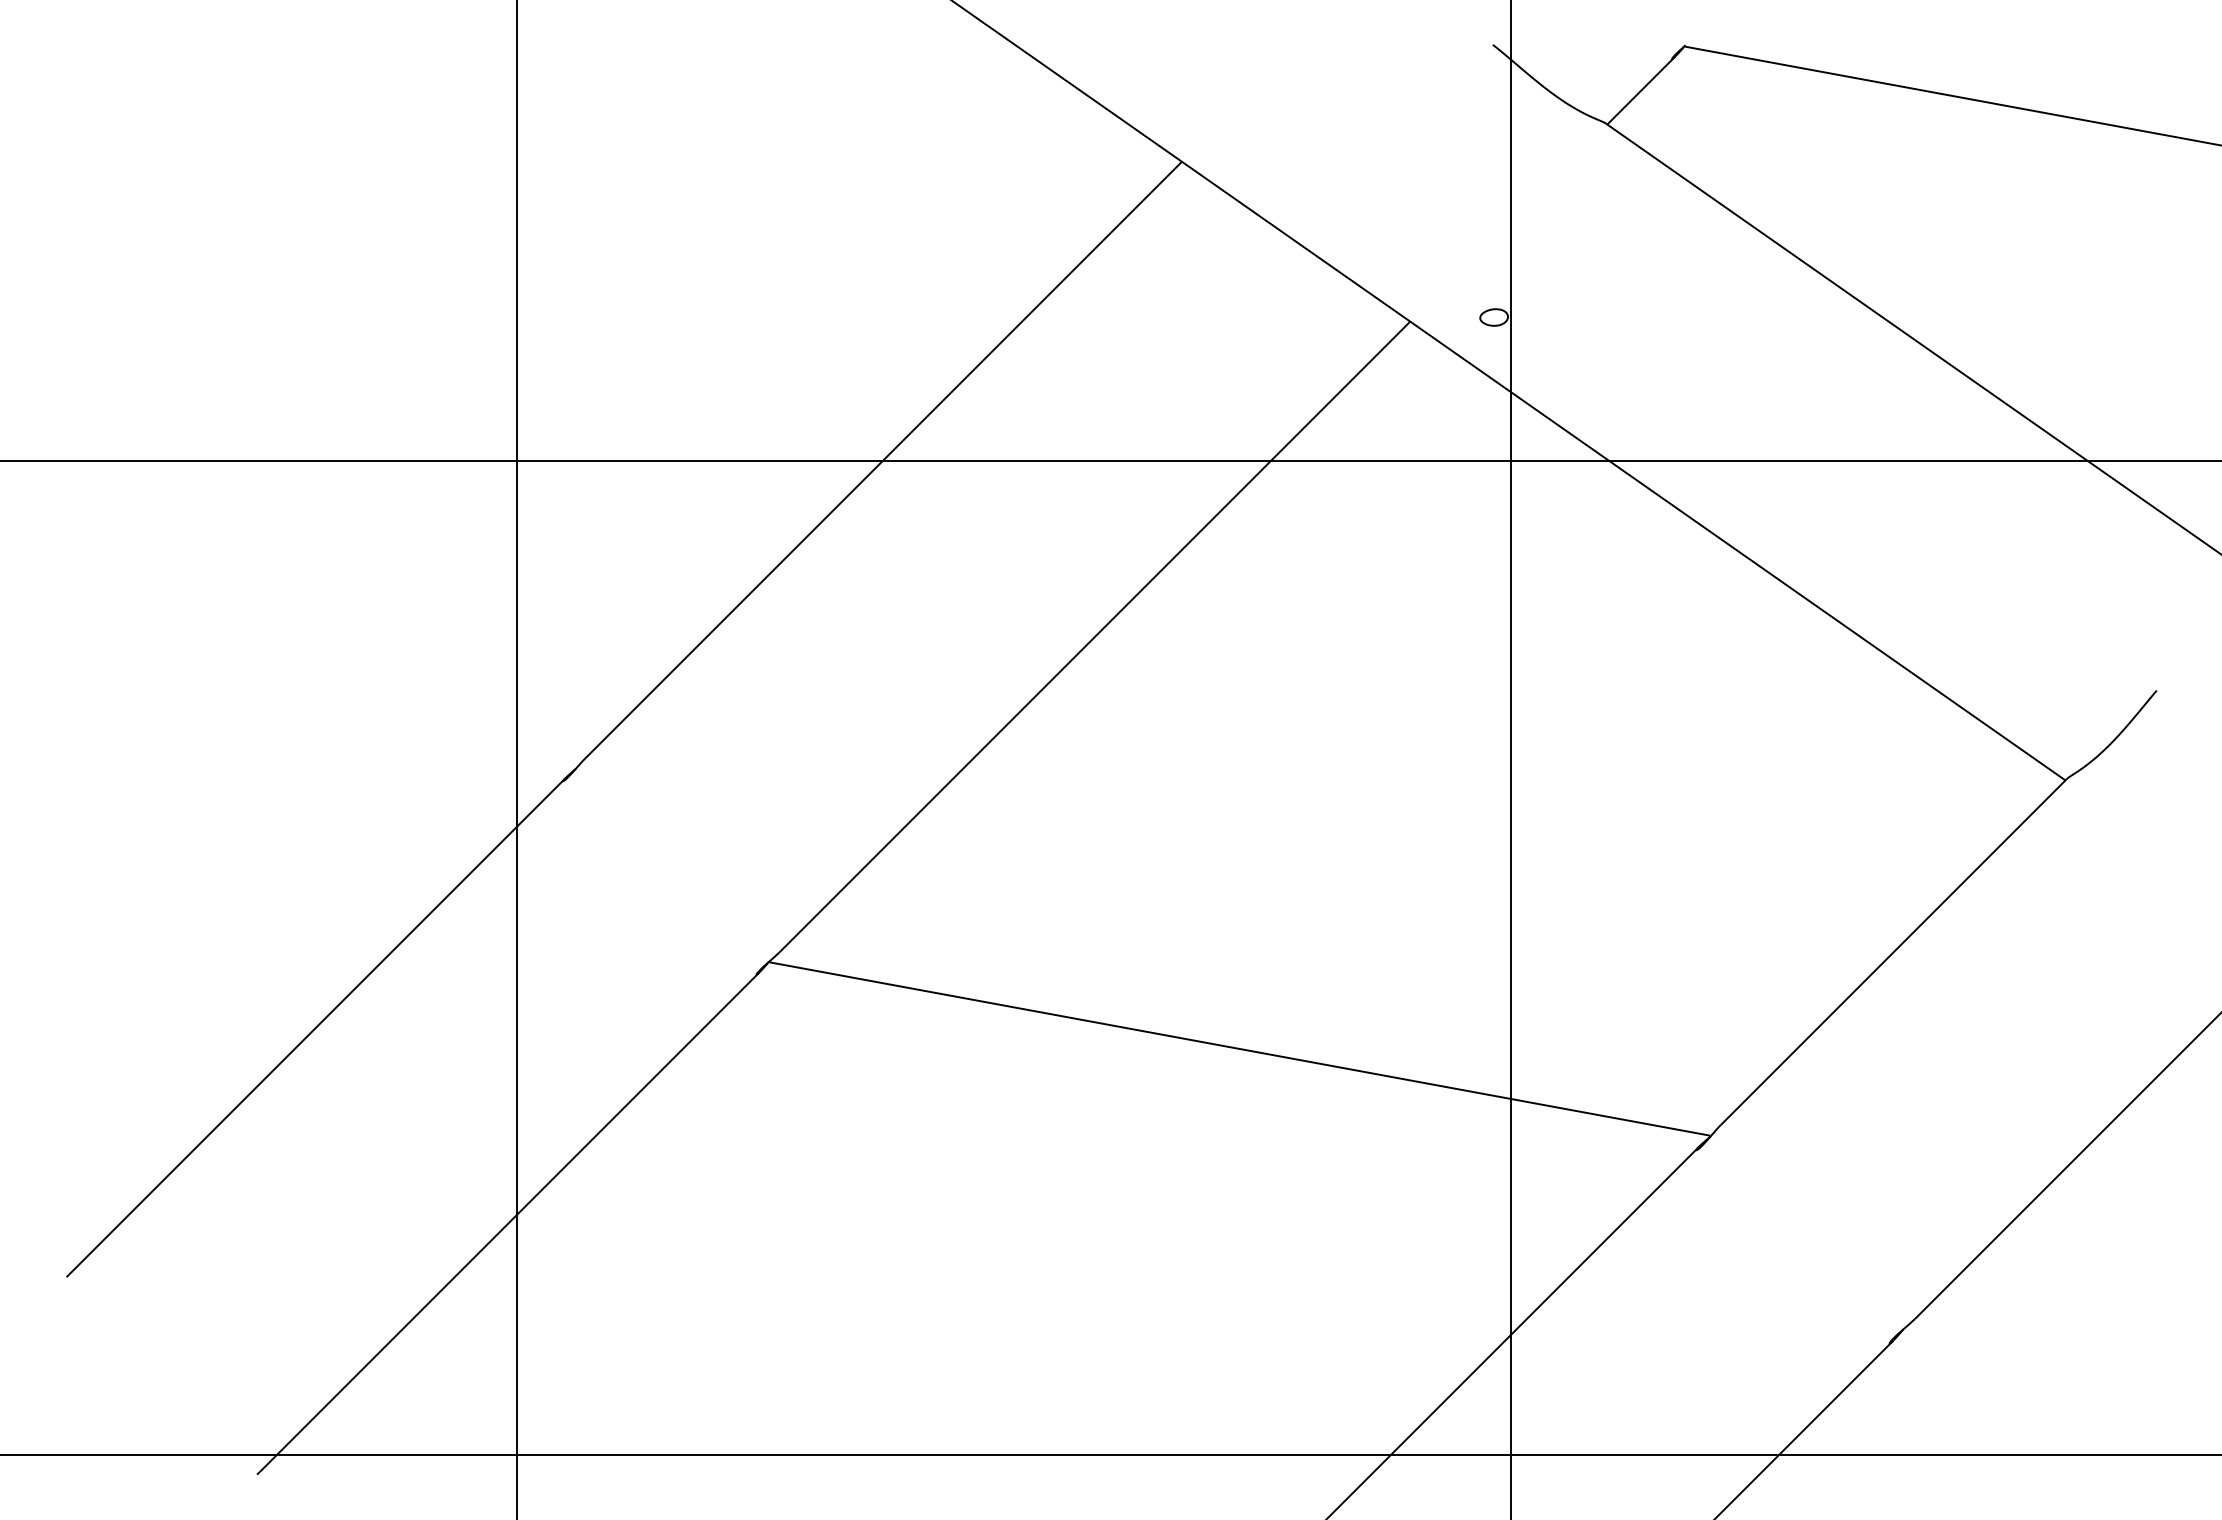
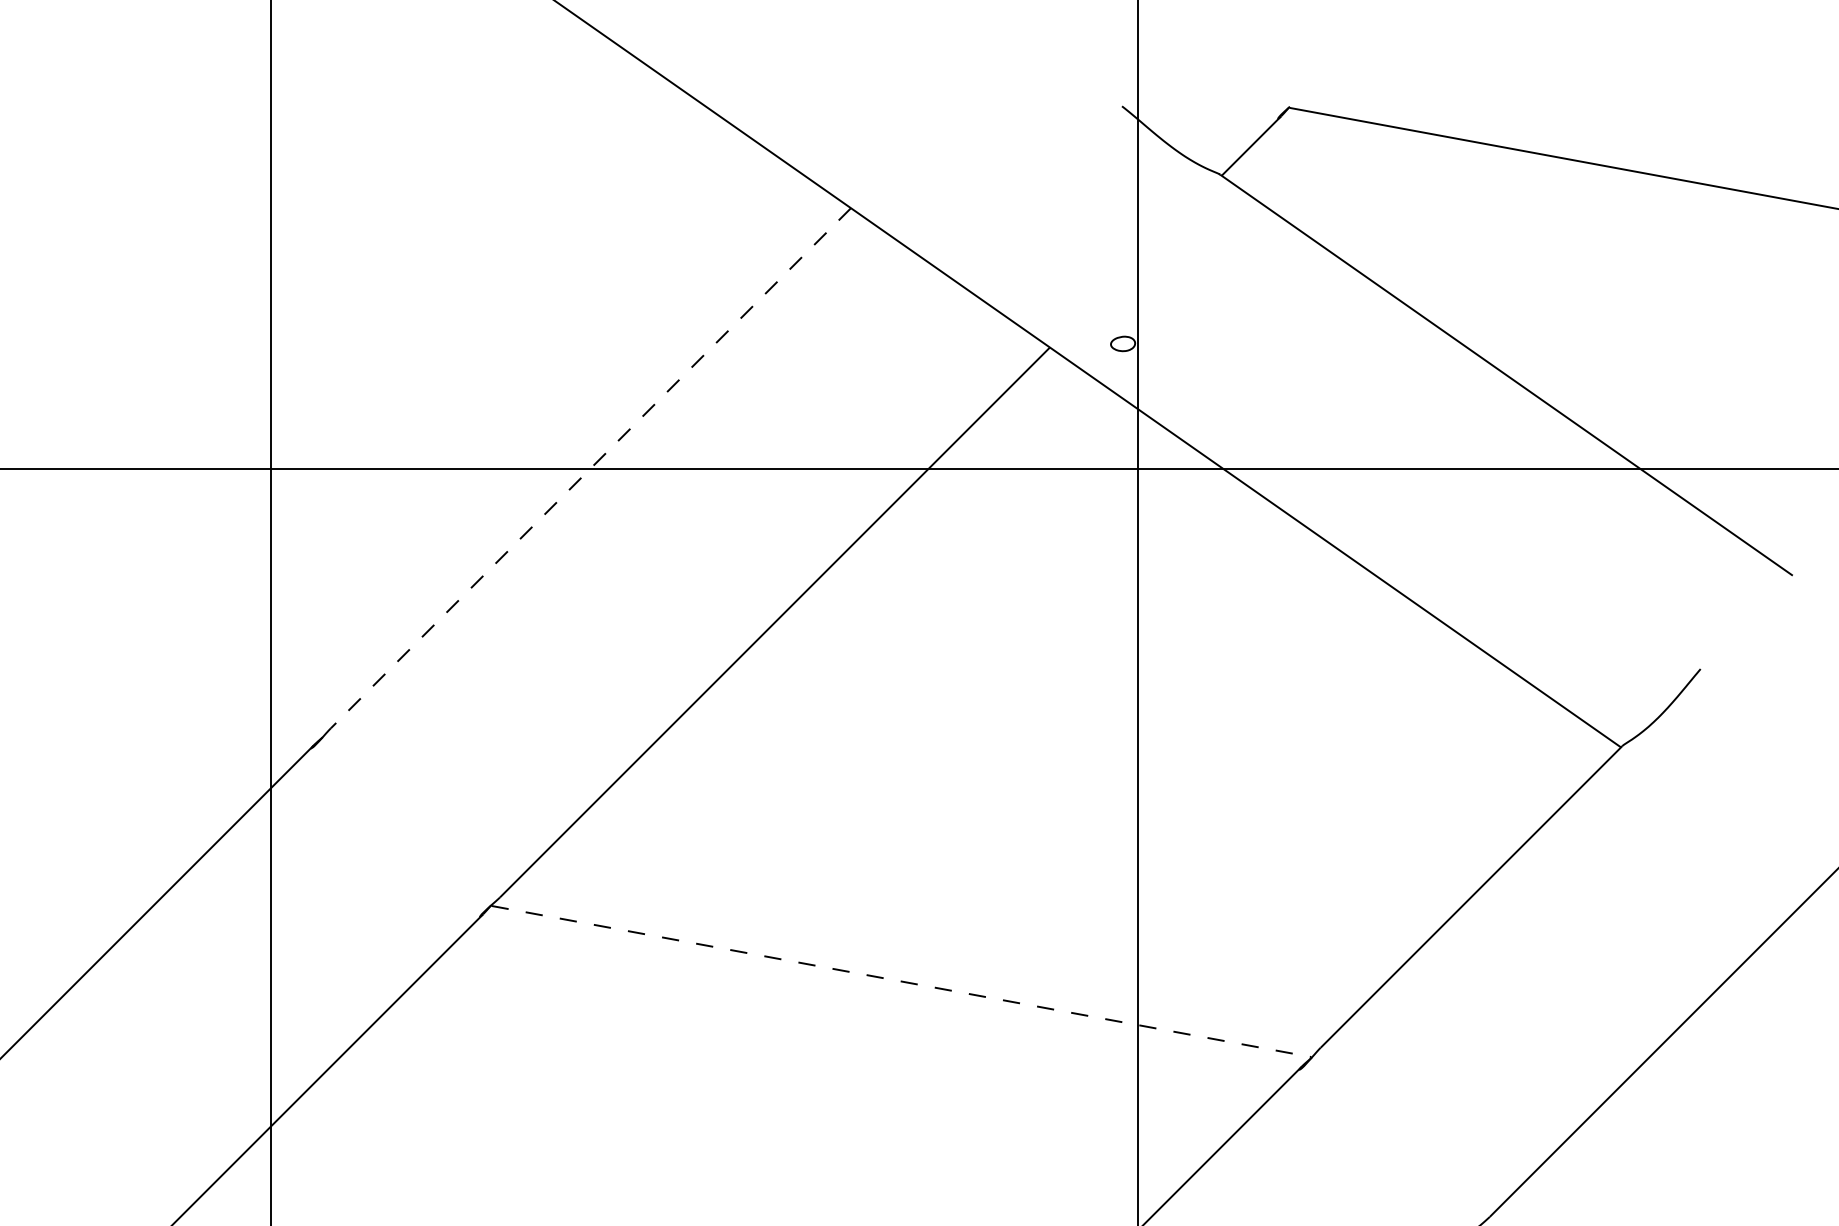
line: (883, 460) -> (590, 468), solid -> dashed
line: (1240, 1049) -> (902, 981), solid -> dashed

